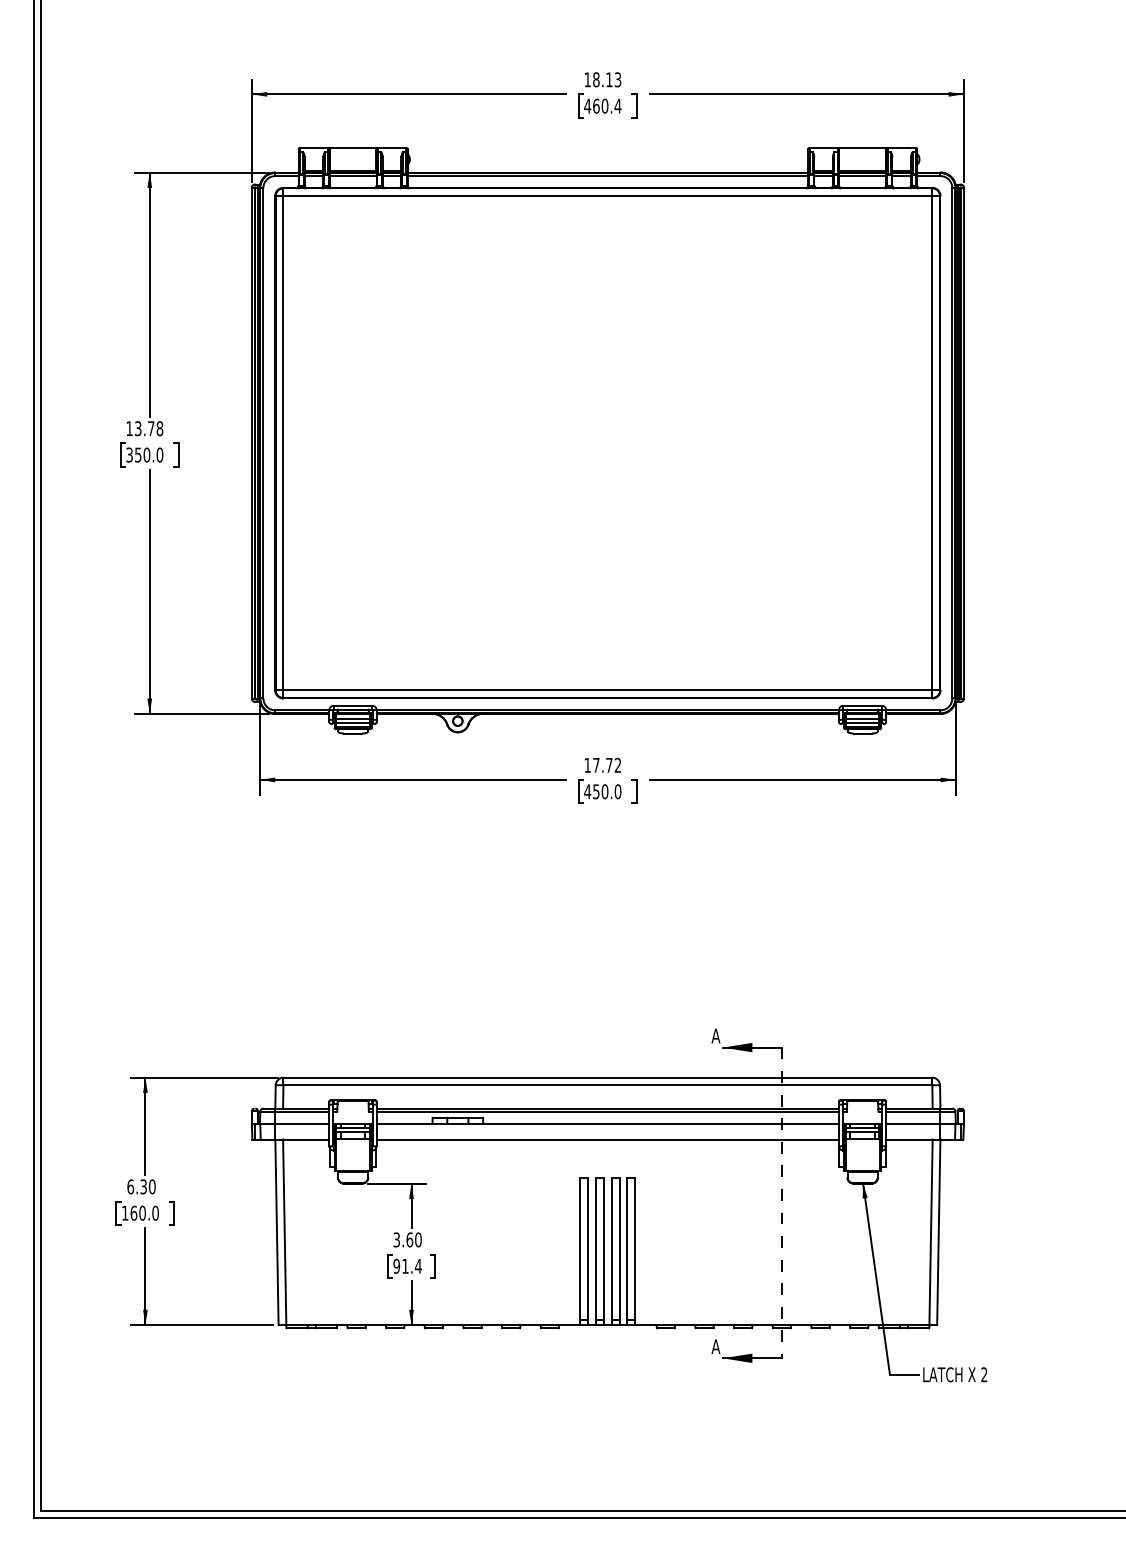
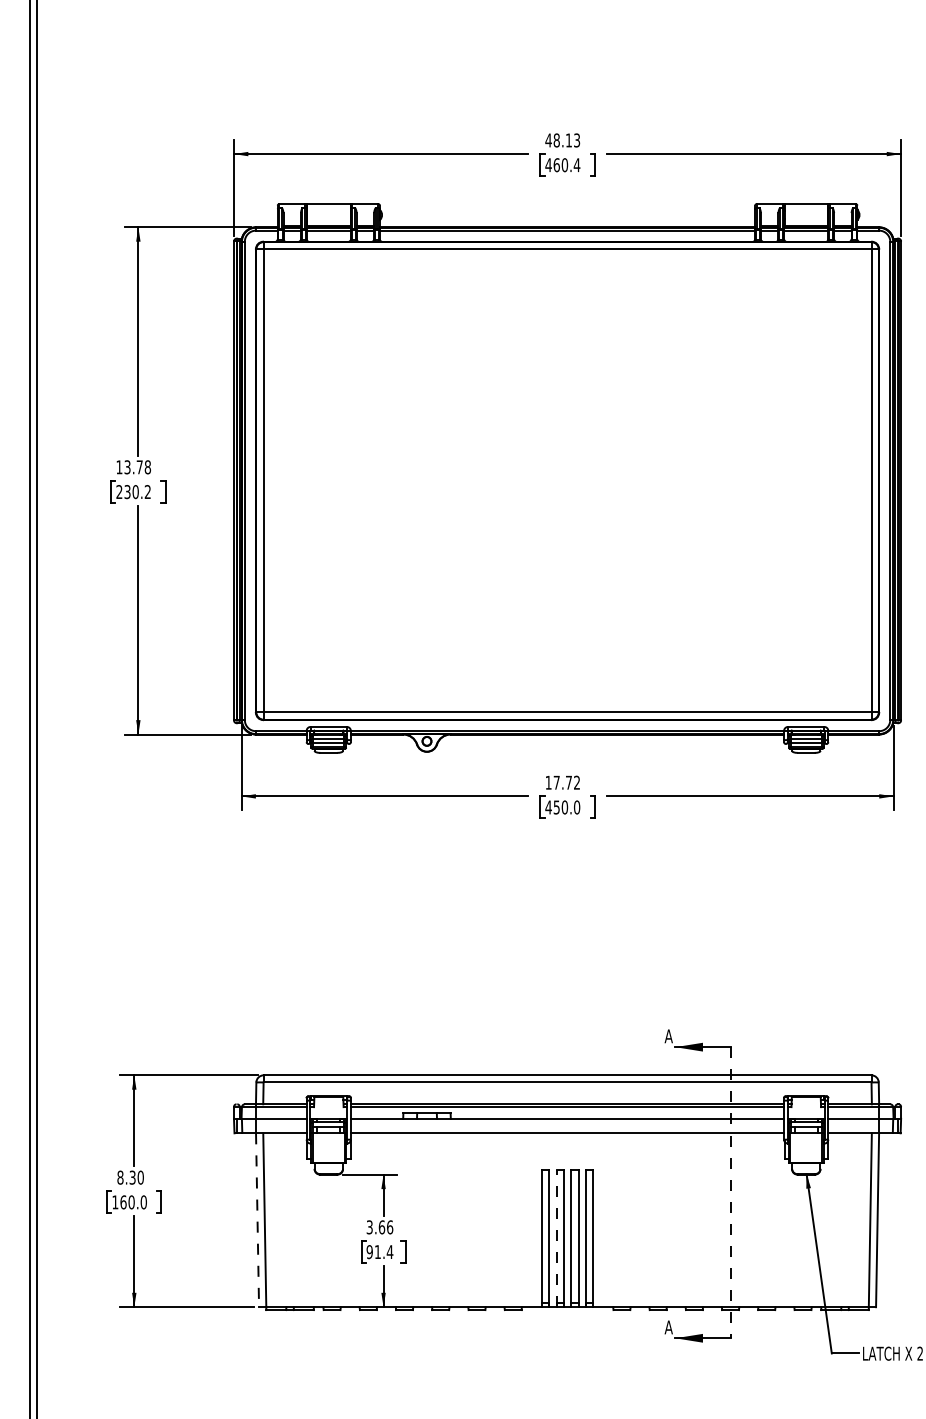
text: (587, 79) -> (548, 140), 18.13 -> 48.13
text: (144, 454) -> (133, 491), 350.0 -> 230.2
text: (130, 1186) -> (120, 1177), 6.30 -> 8.30
line: (276, 1232) -> (257, 1220), solid -> dashed
text: (418, 1239) -> (390, 1226), 3.60 -> 3.66
line: (596, 1251) -> (556, 1238), solid -> dashed

